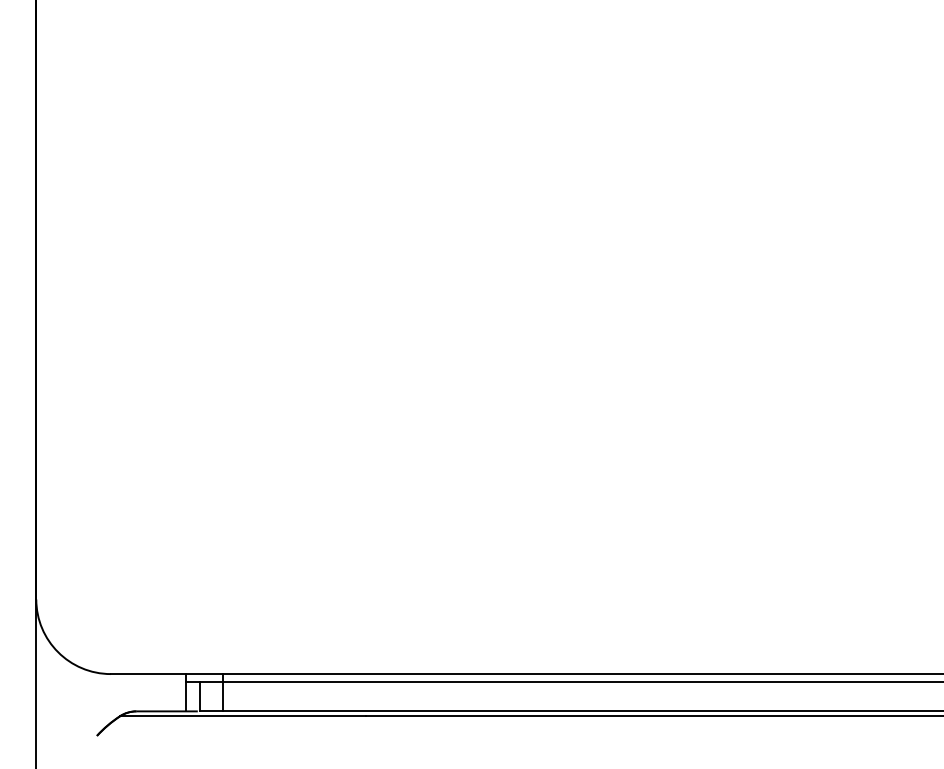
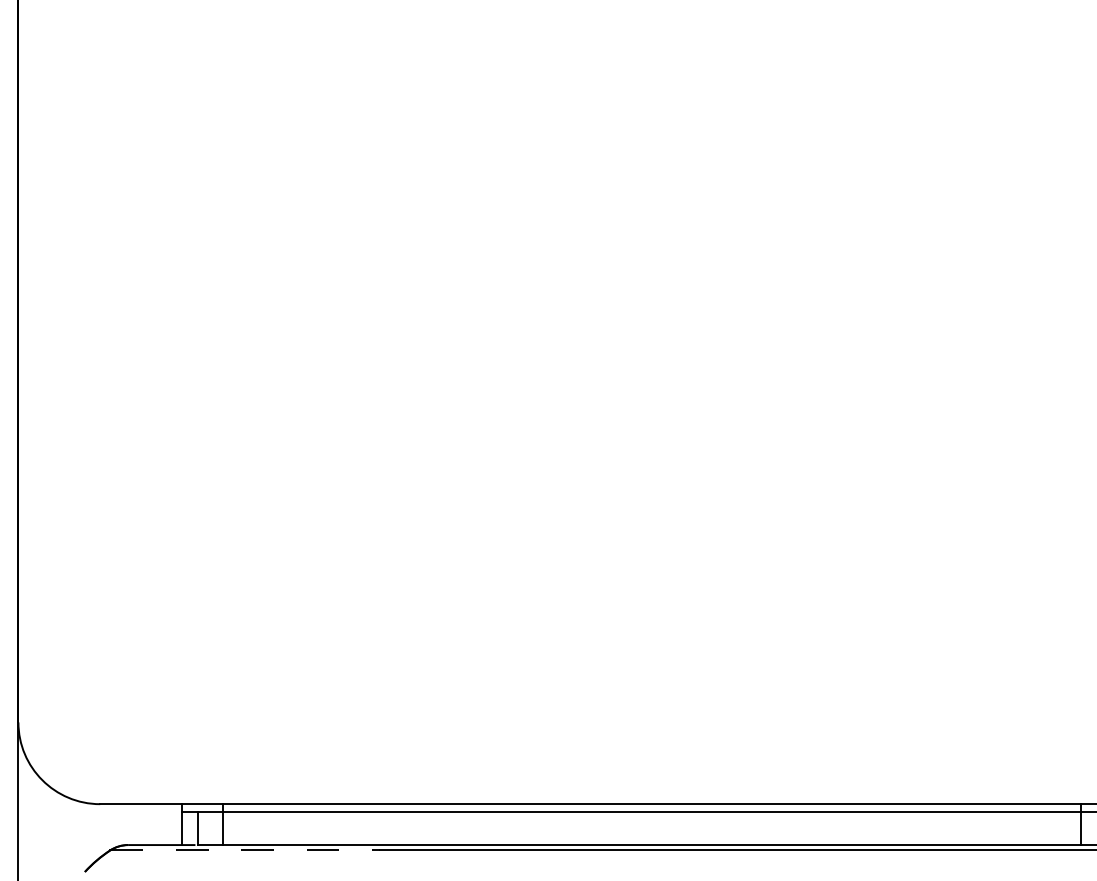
line: (243, 716) -> (245, 850), solid -> dashed

